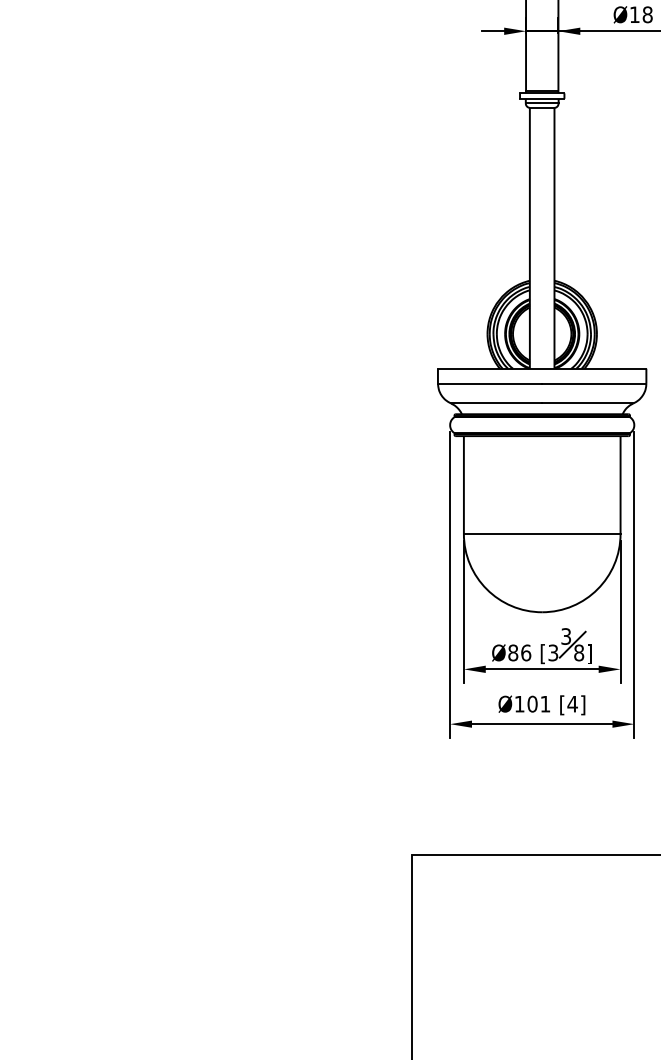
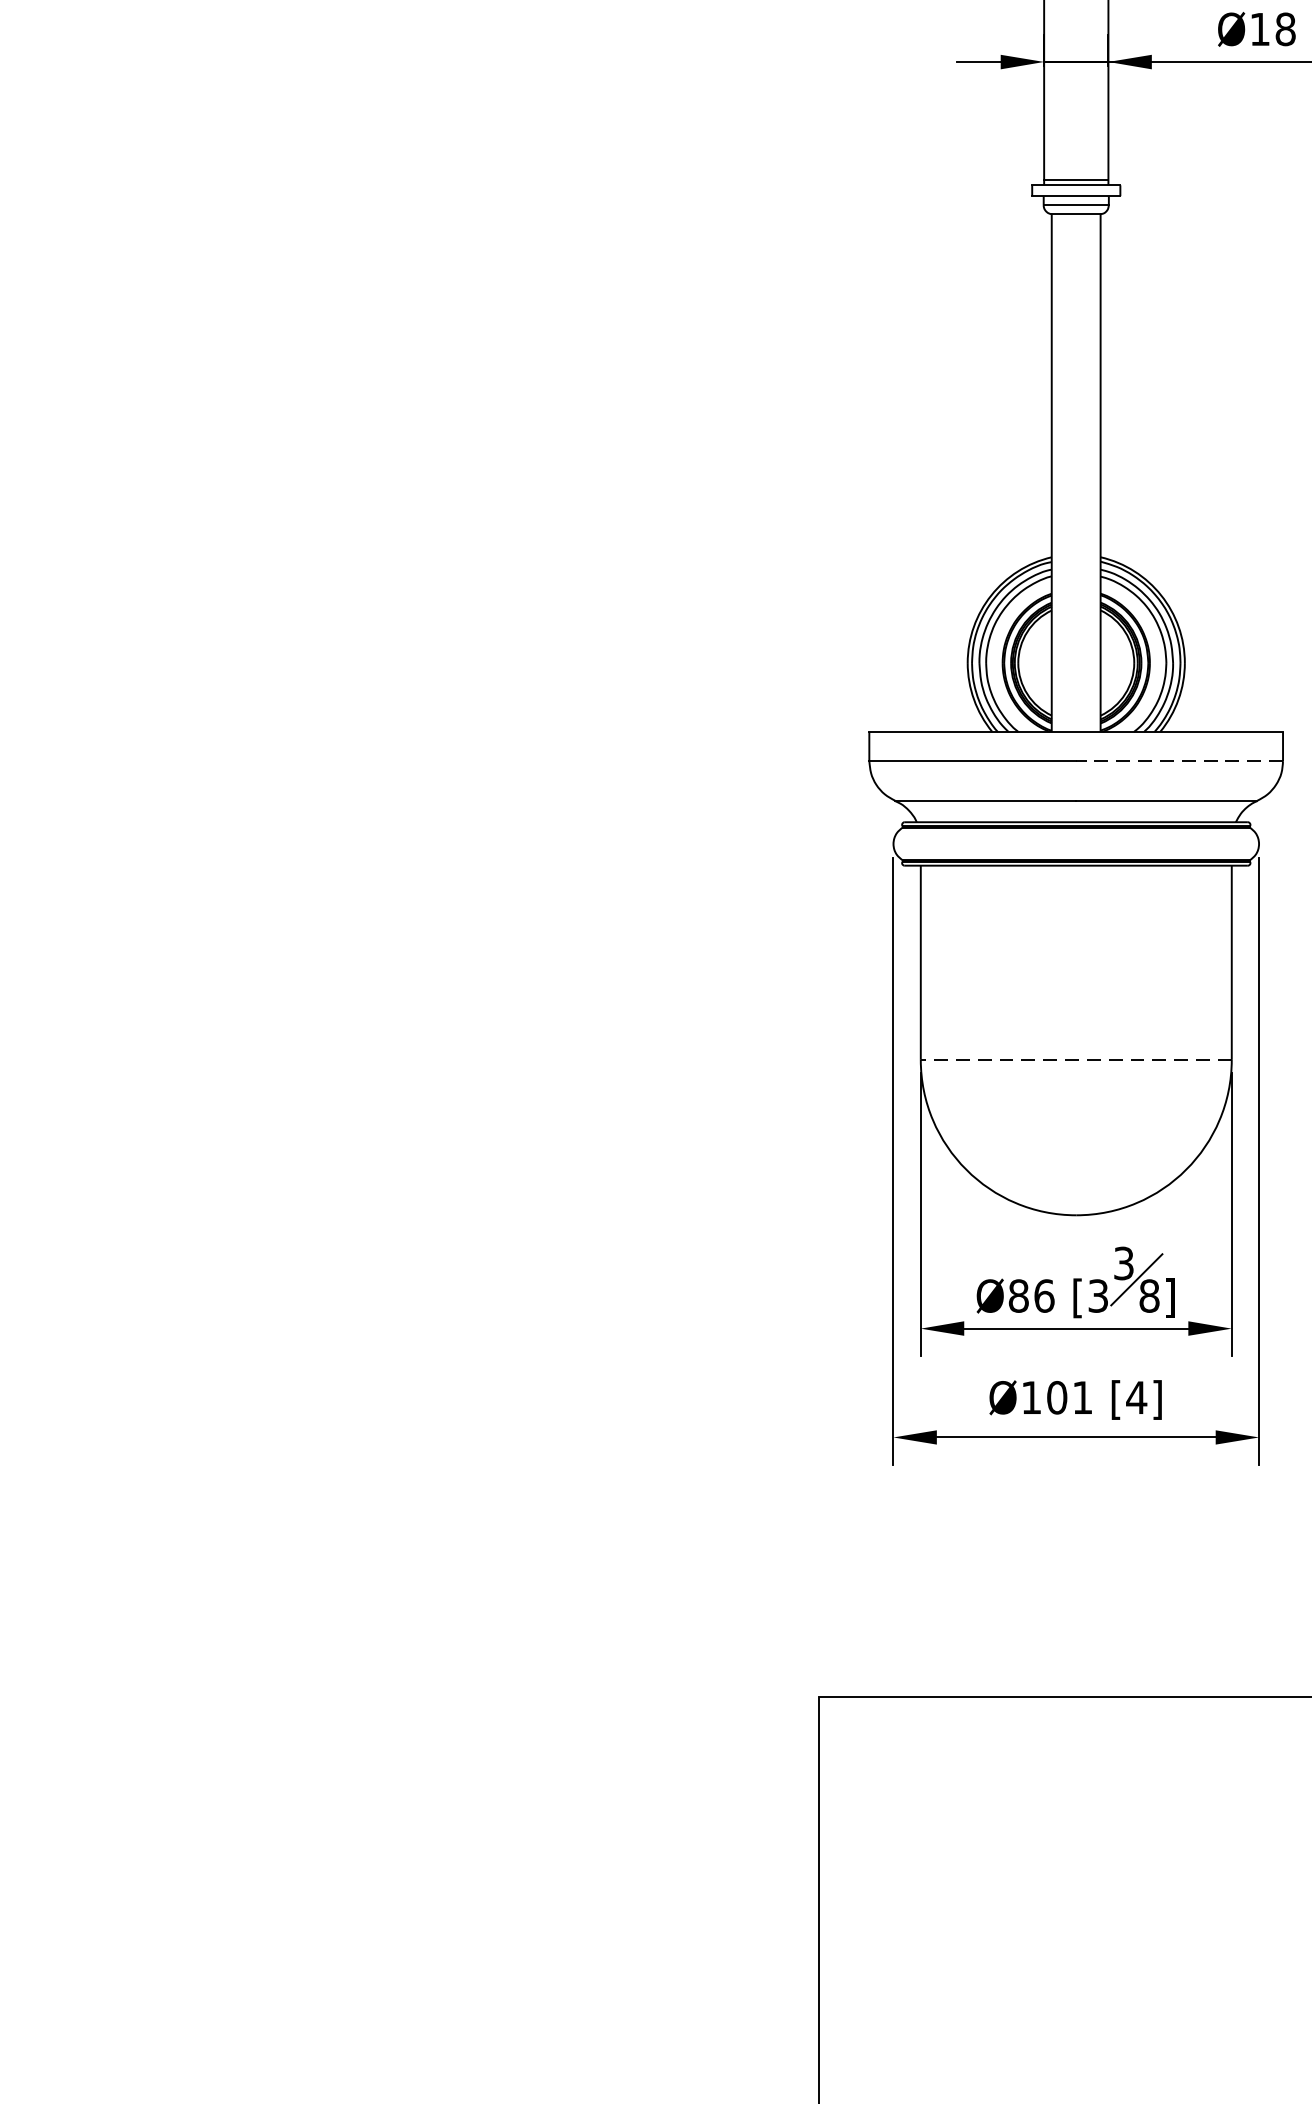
line: (593, 383) -> (1178, 761), solid -> dashed
line: (541, 533) -> (1074, 1058), solid -> dashed

